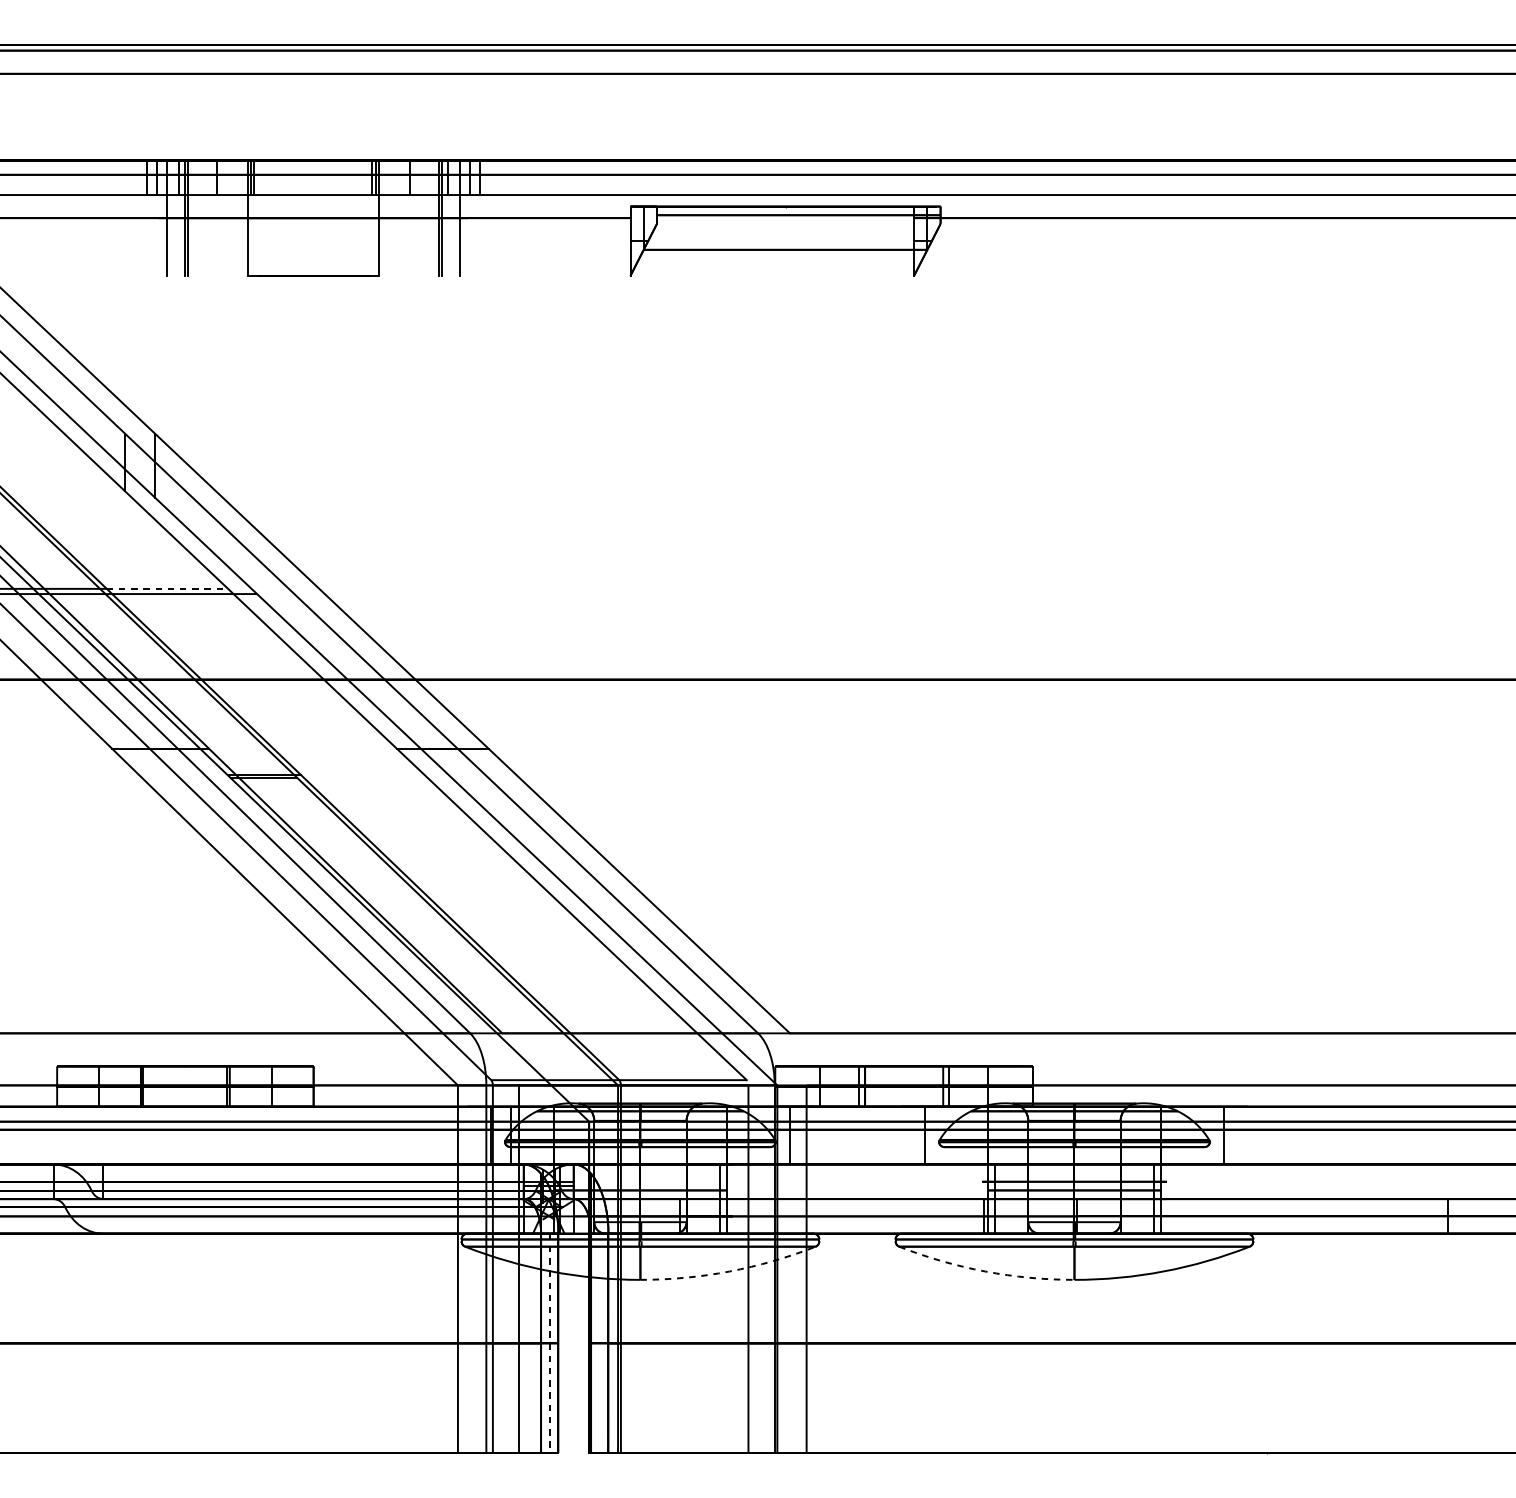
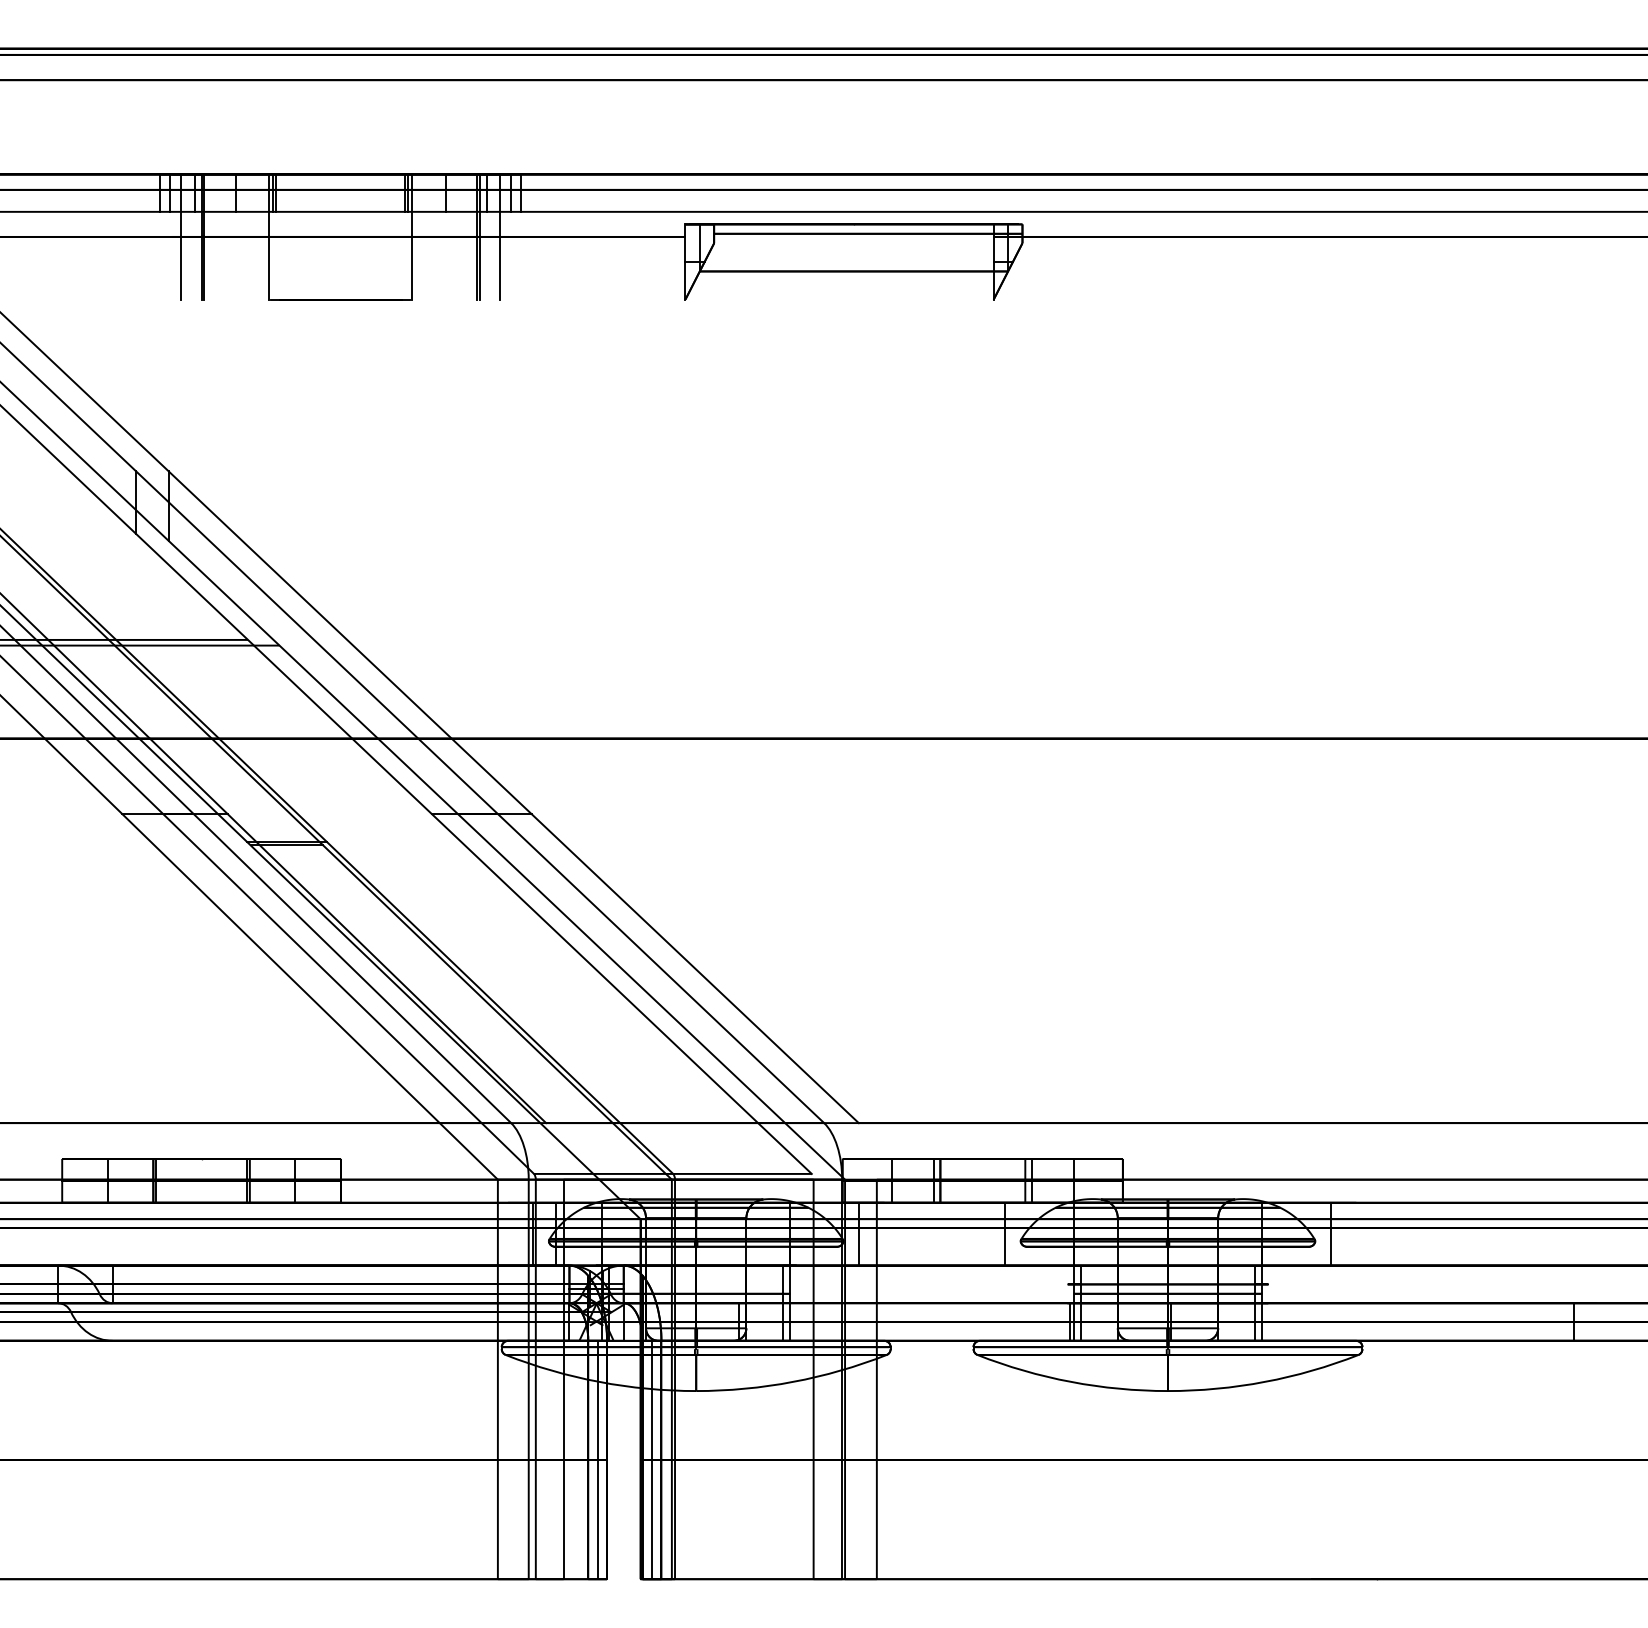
arc: (167, 588) -> (182, 639), dashed -> solid
arc: (729, 1271) -> (793, 1381), dashed -> solid
arc: (985, 1271) -> (1071, 1381), dashed -> solid
line: (599, 1342) -> (651, 1459), added
line: (549, 1343) -> (597, 1460), dashed -> solid

